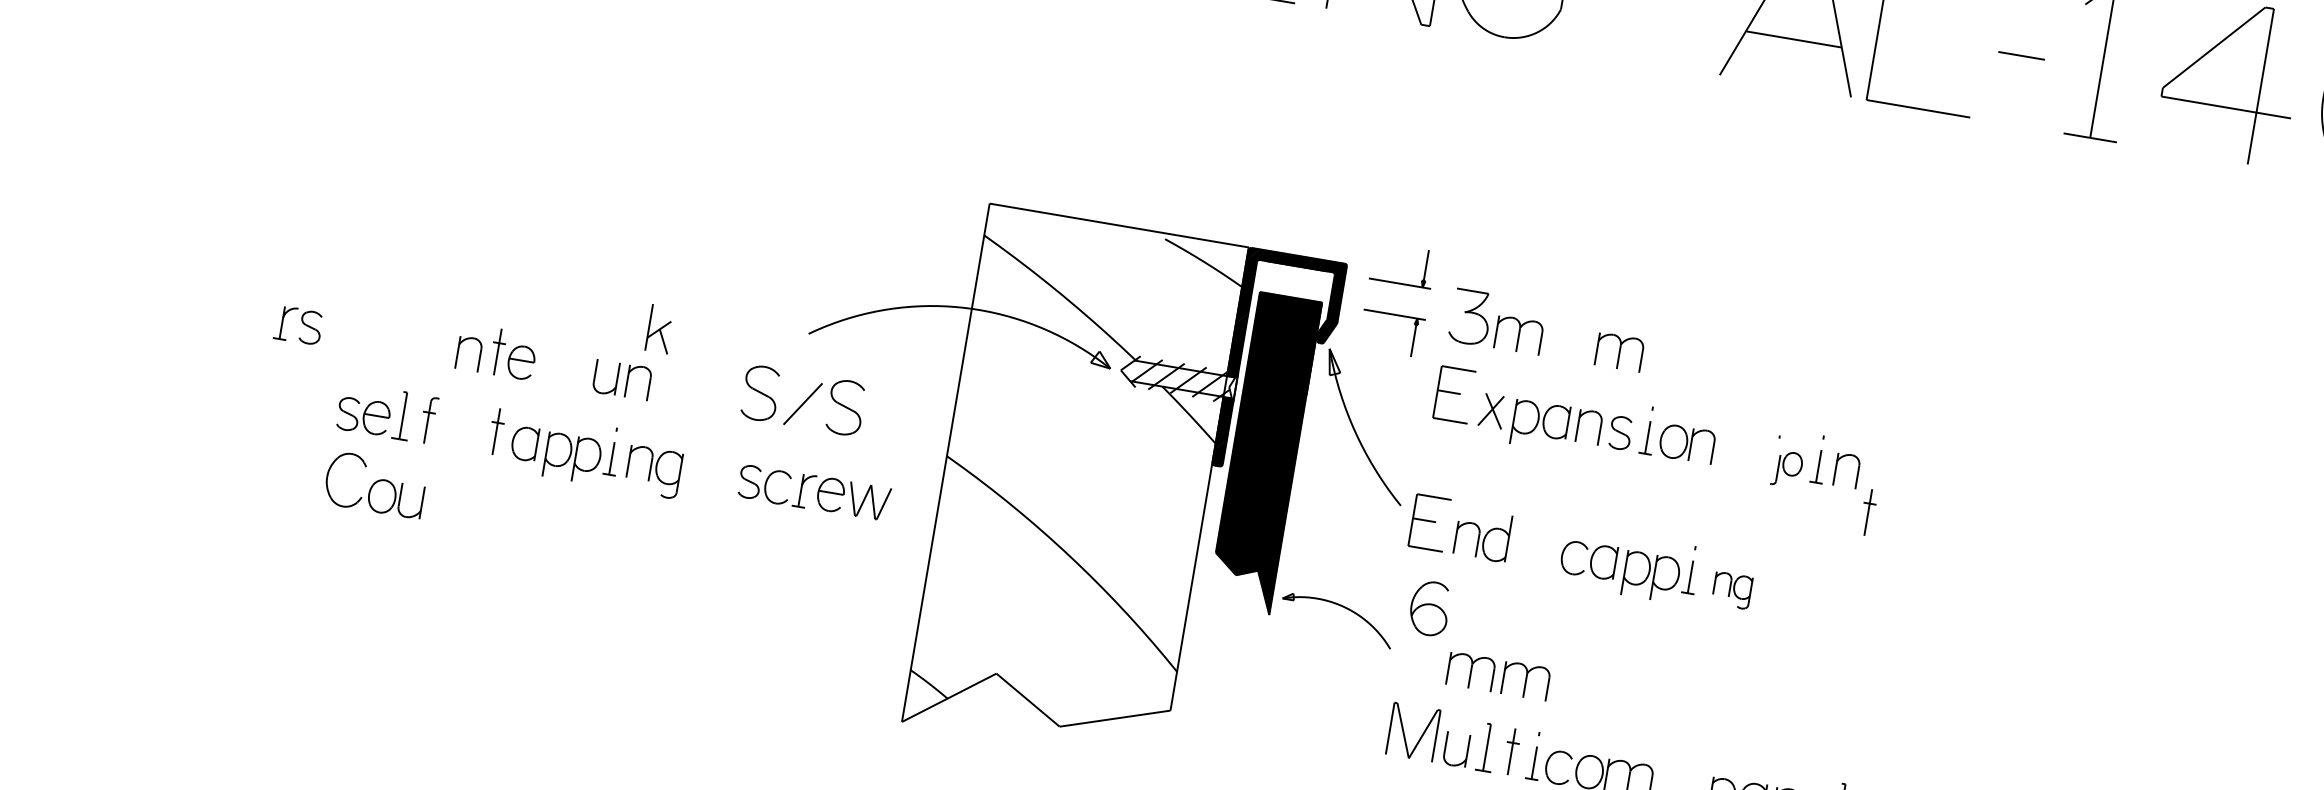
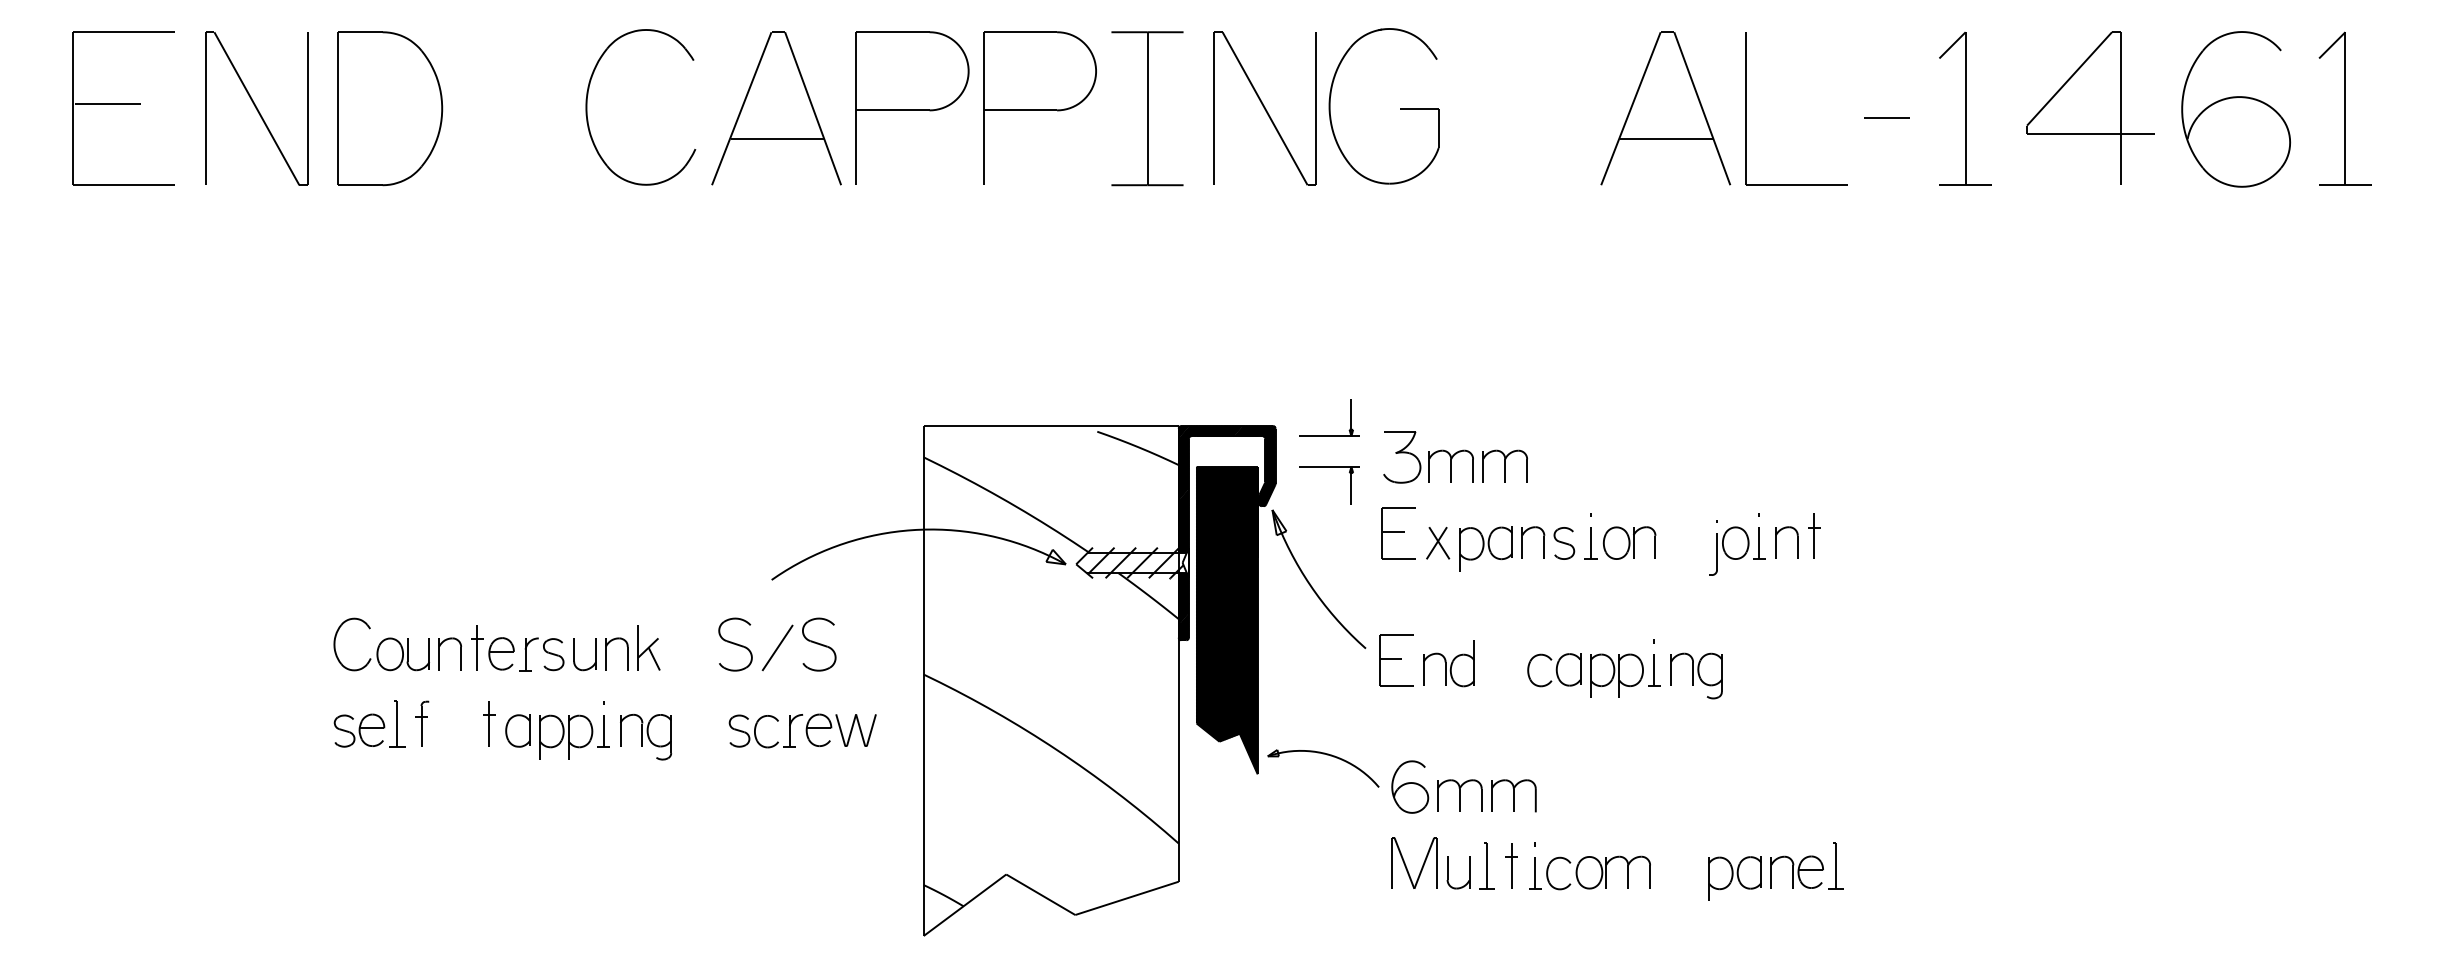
part: (298, 325) -> (541, 654), moved
part: (659, 329) -> (648, 647), moved
part: (1618, 351) -> (1504, 465), moved
part: (1787, 468) -> (1729, 550), size x1.43
part: (375, 484) -> (381, 644), moved
part: (1868, 511) -> (1814, 535), moved
part: (1732, 590) -> (1696, 675), size x1.43
part: (1430, 607) -> (1410, 786), moved

